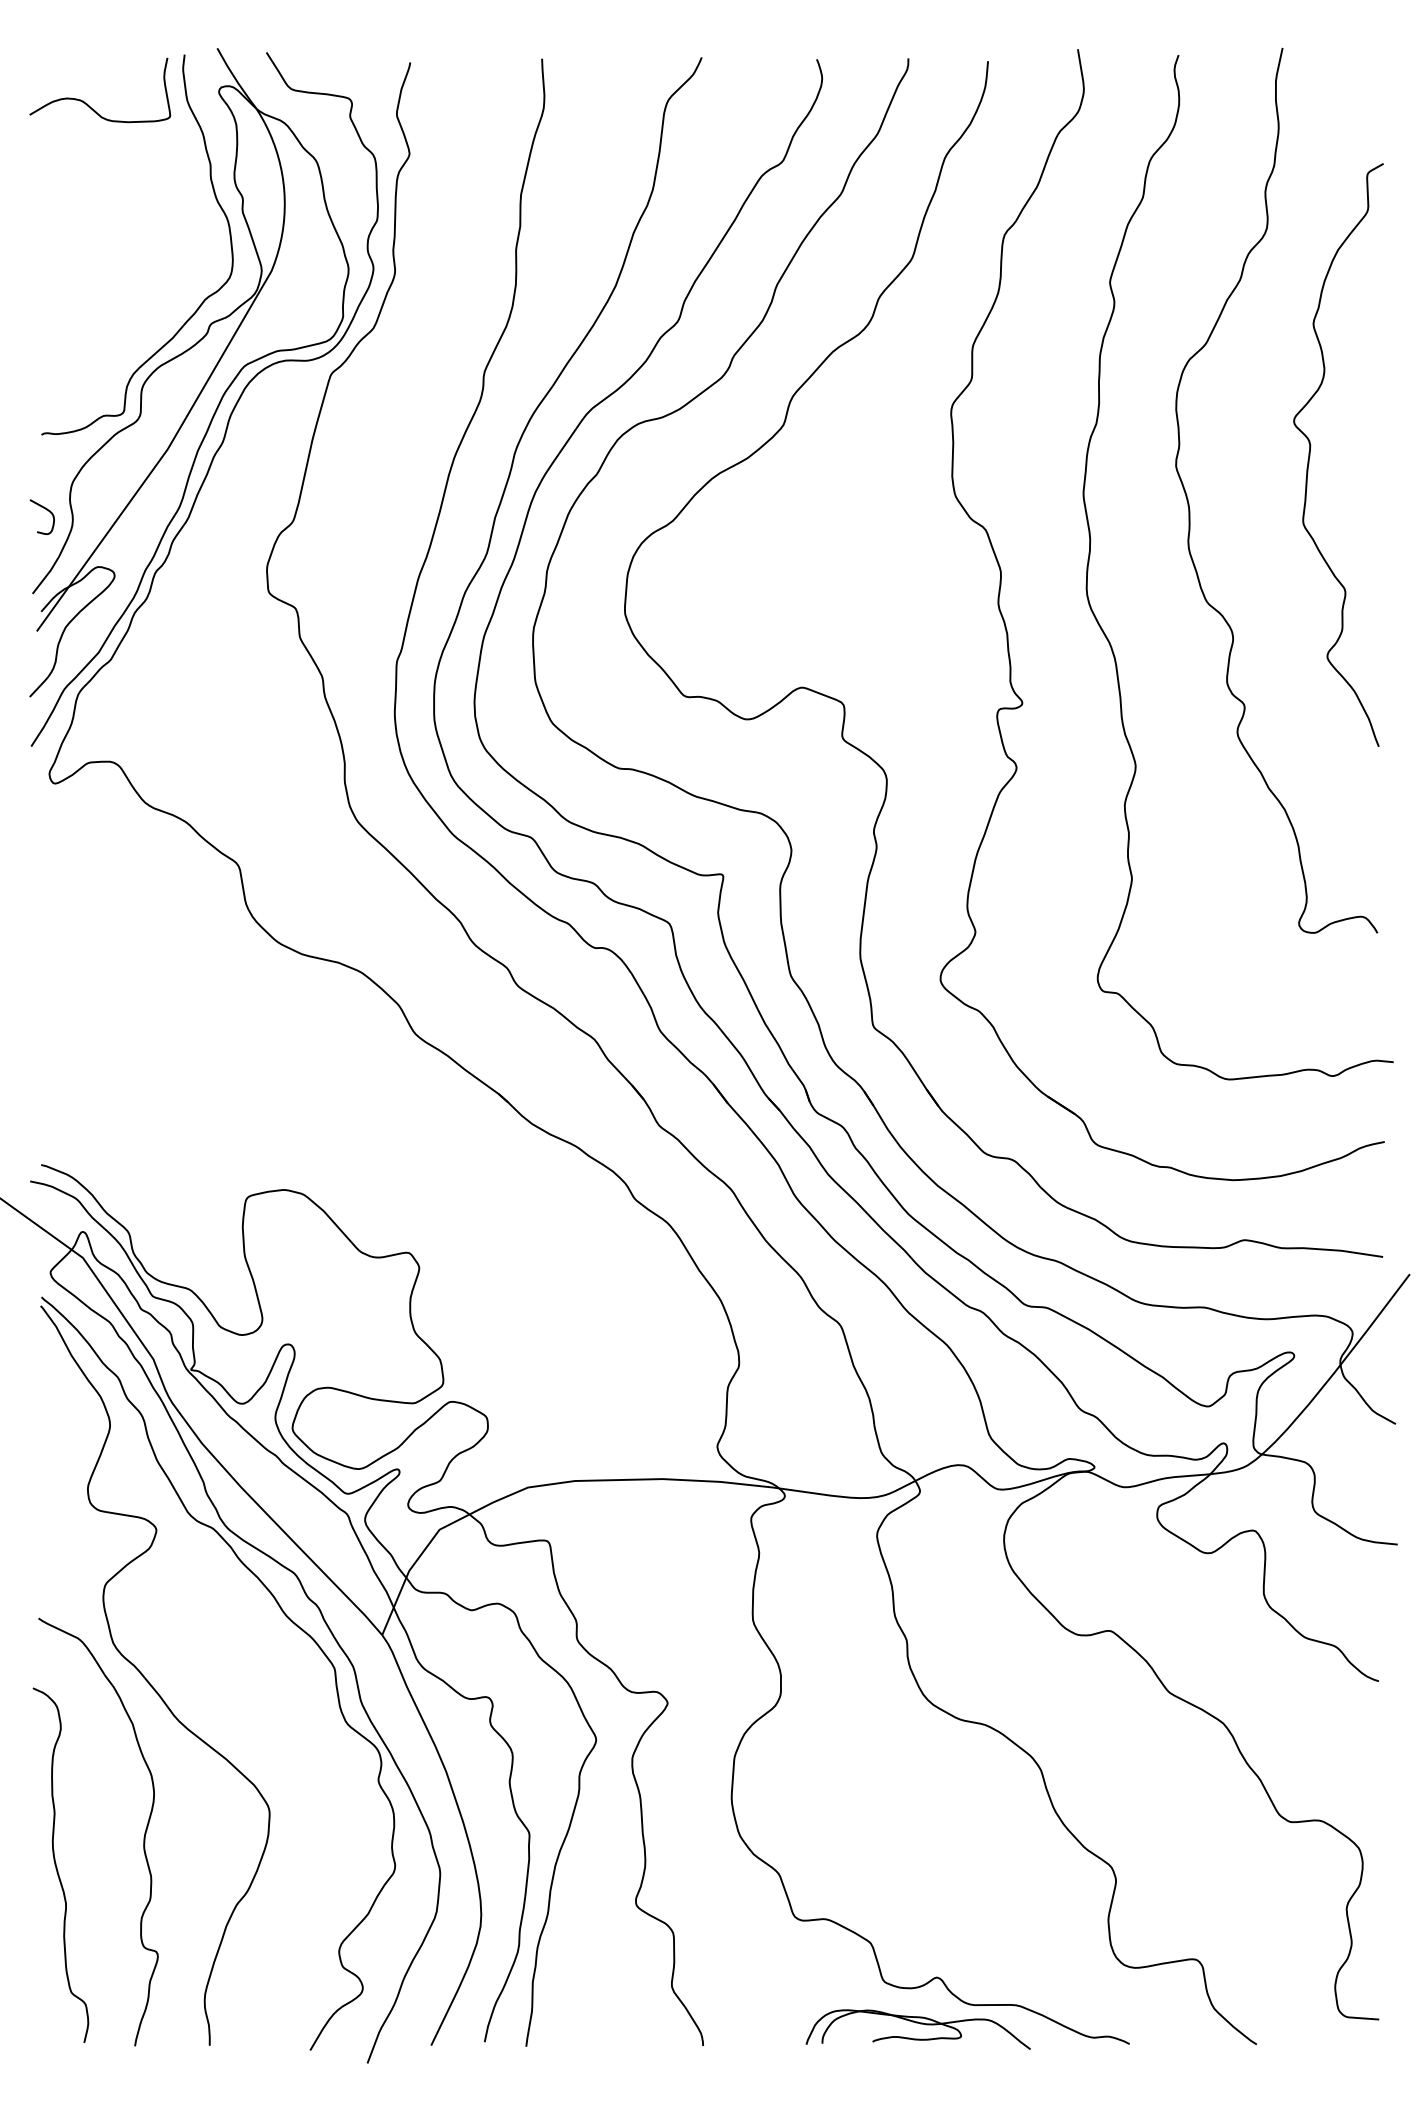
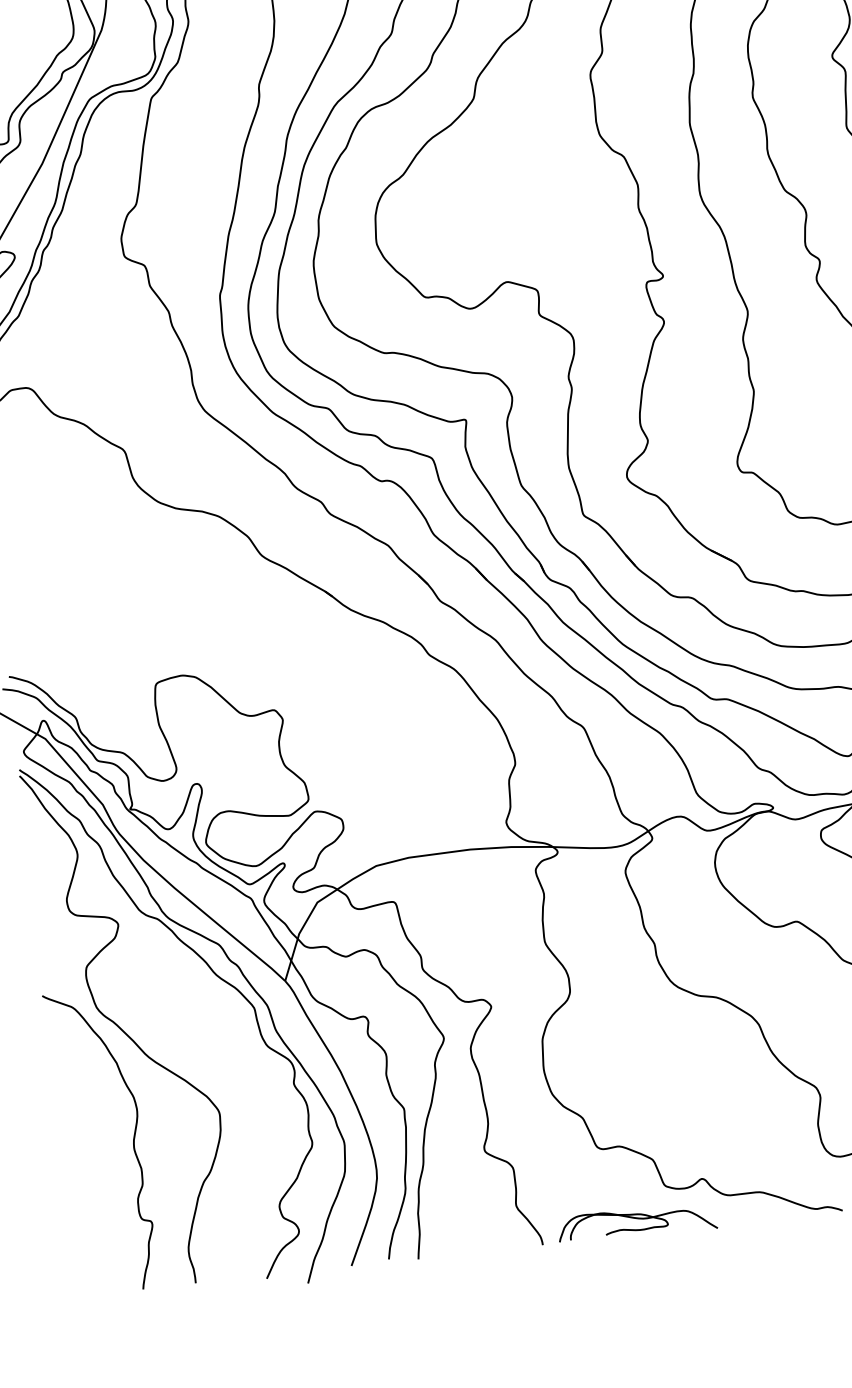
curve: (56, 1864) -> (73, 1167), removed
part: (917, 2029) -> (636, 1223), moved

